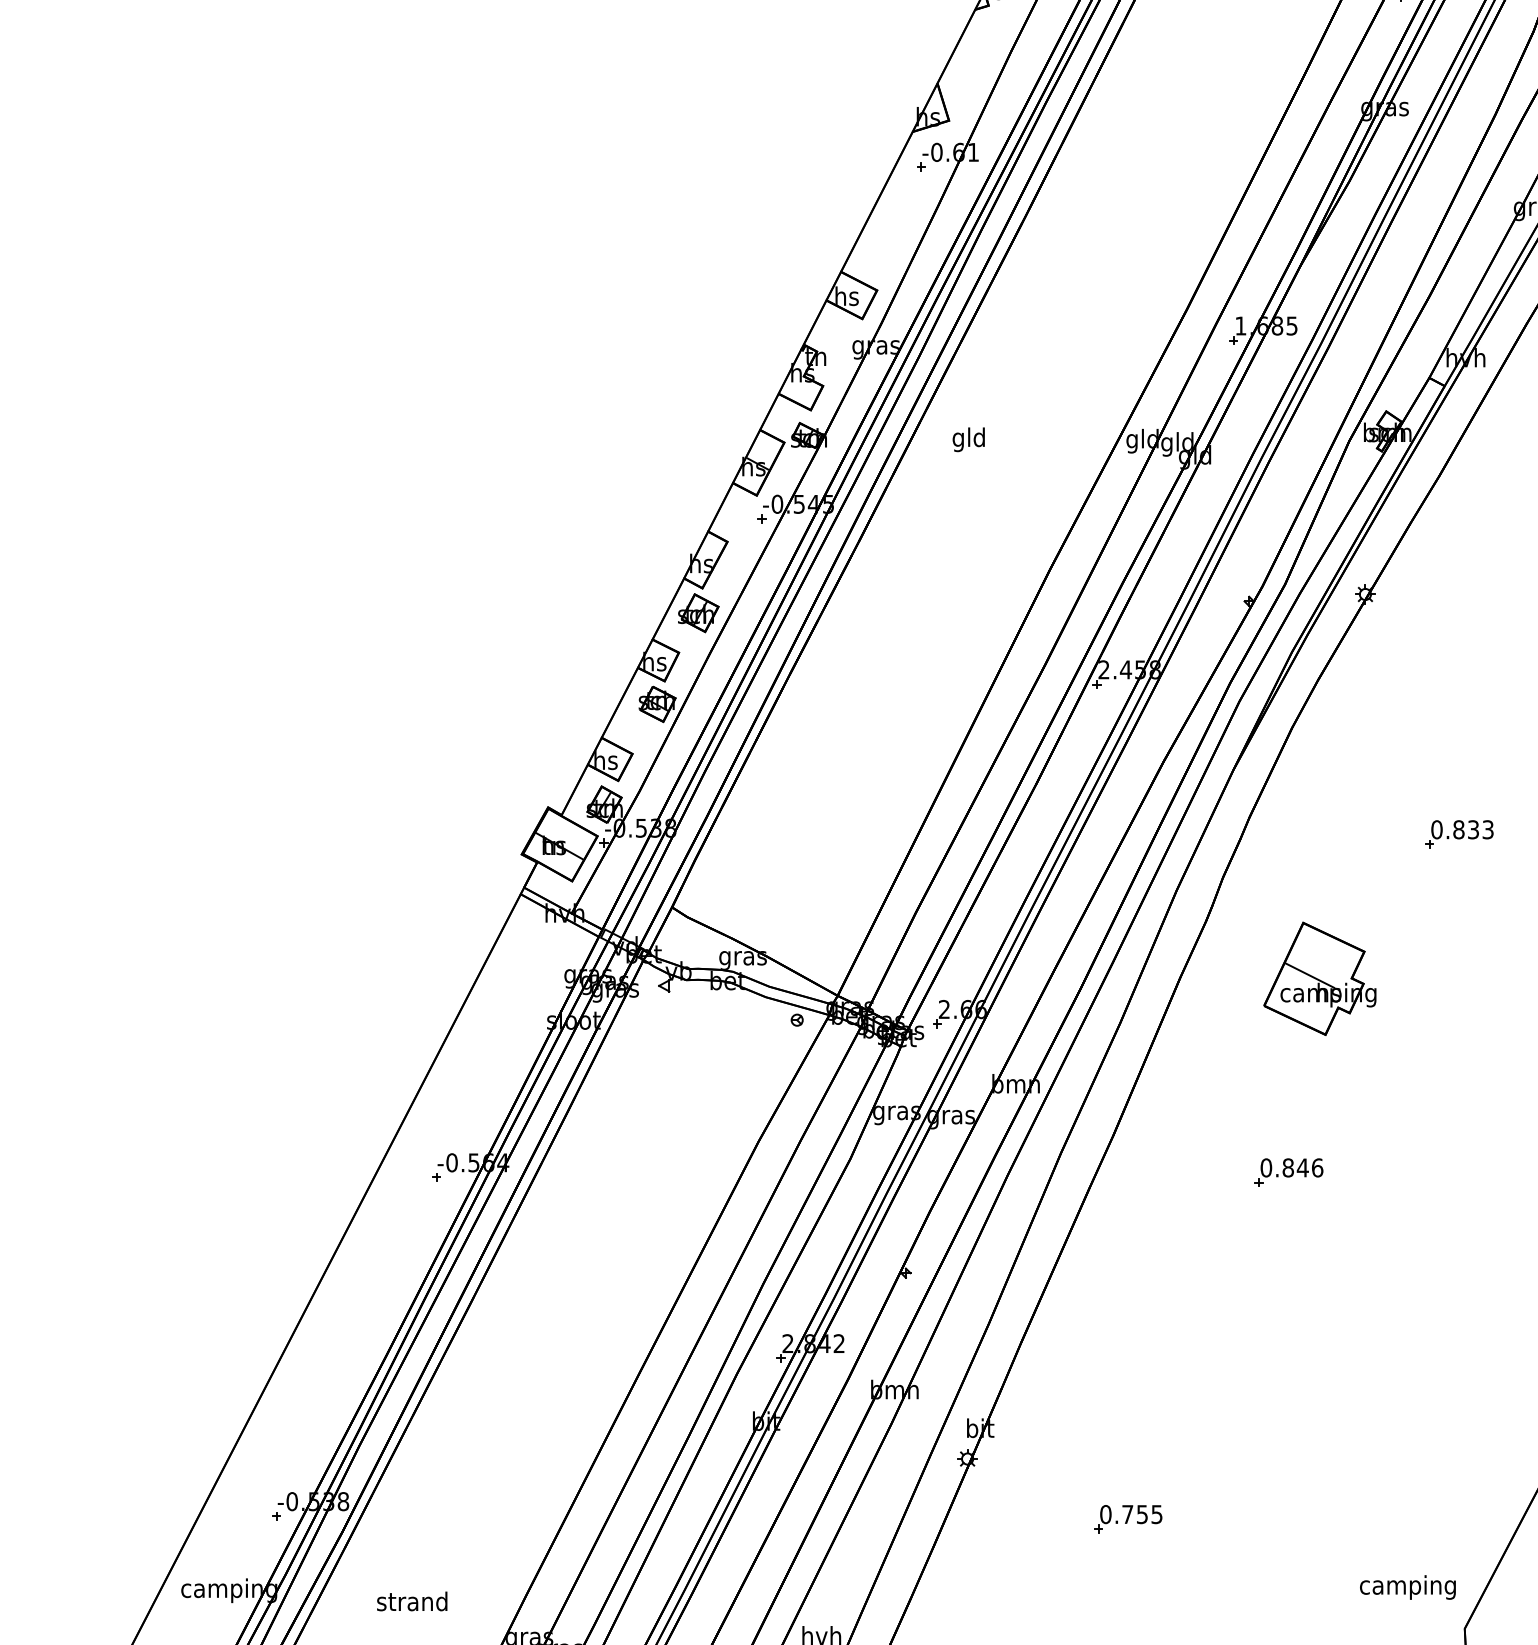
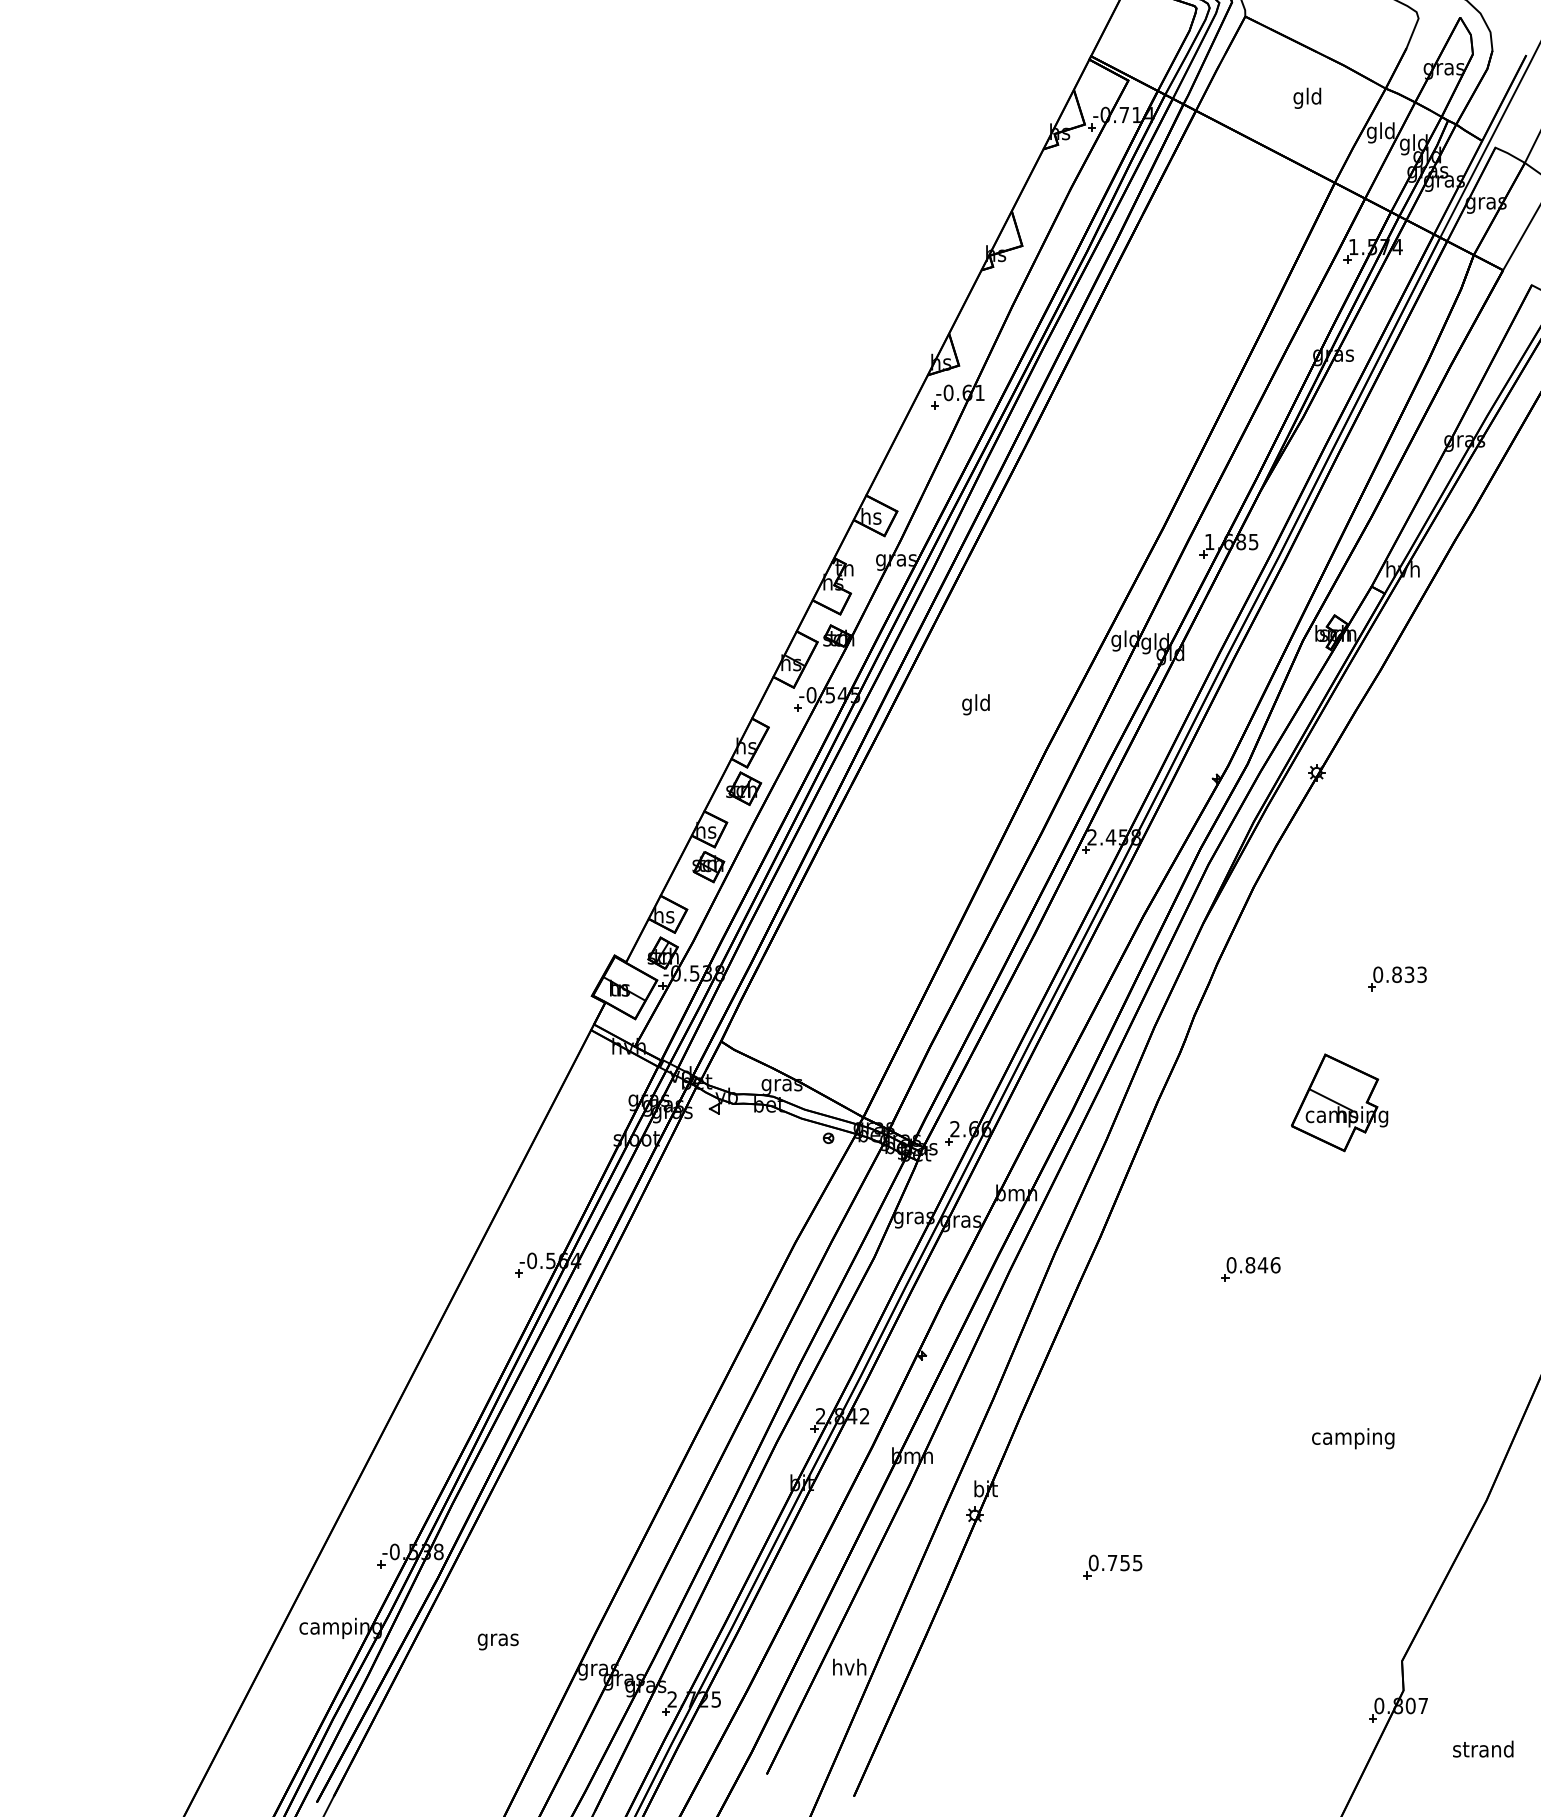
text: (968, 439) -> (975, 704), moved
part: (1319, 978) -> (1339, 1102), moved
text: (1408, 1587) -> (1353, 1438), moved
text: (411, 1603) -> (497, 1639), strand -> gras

